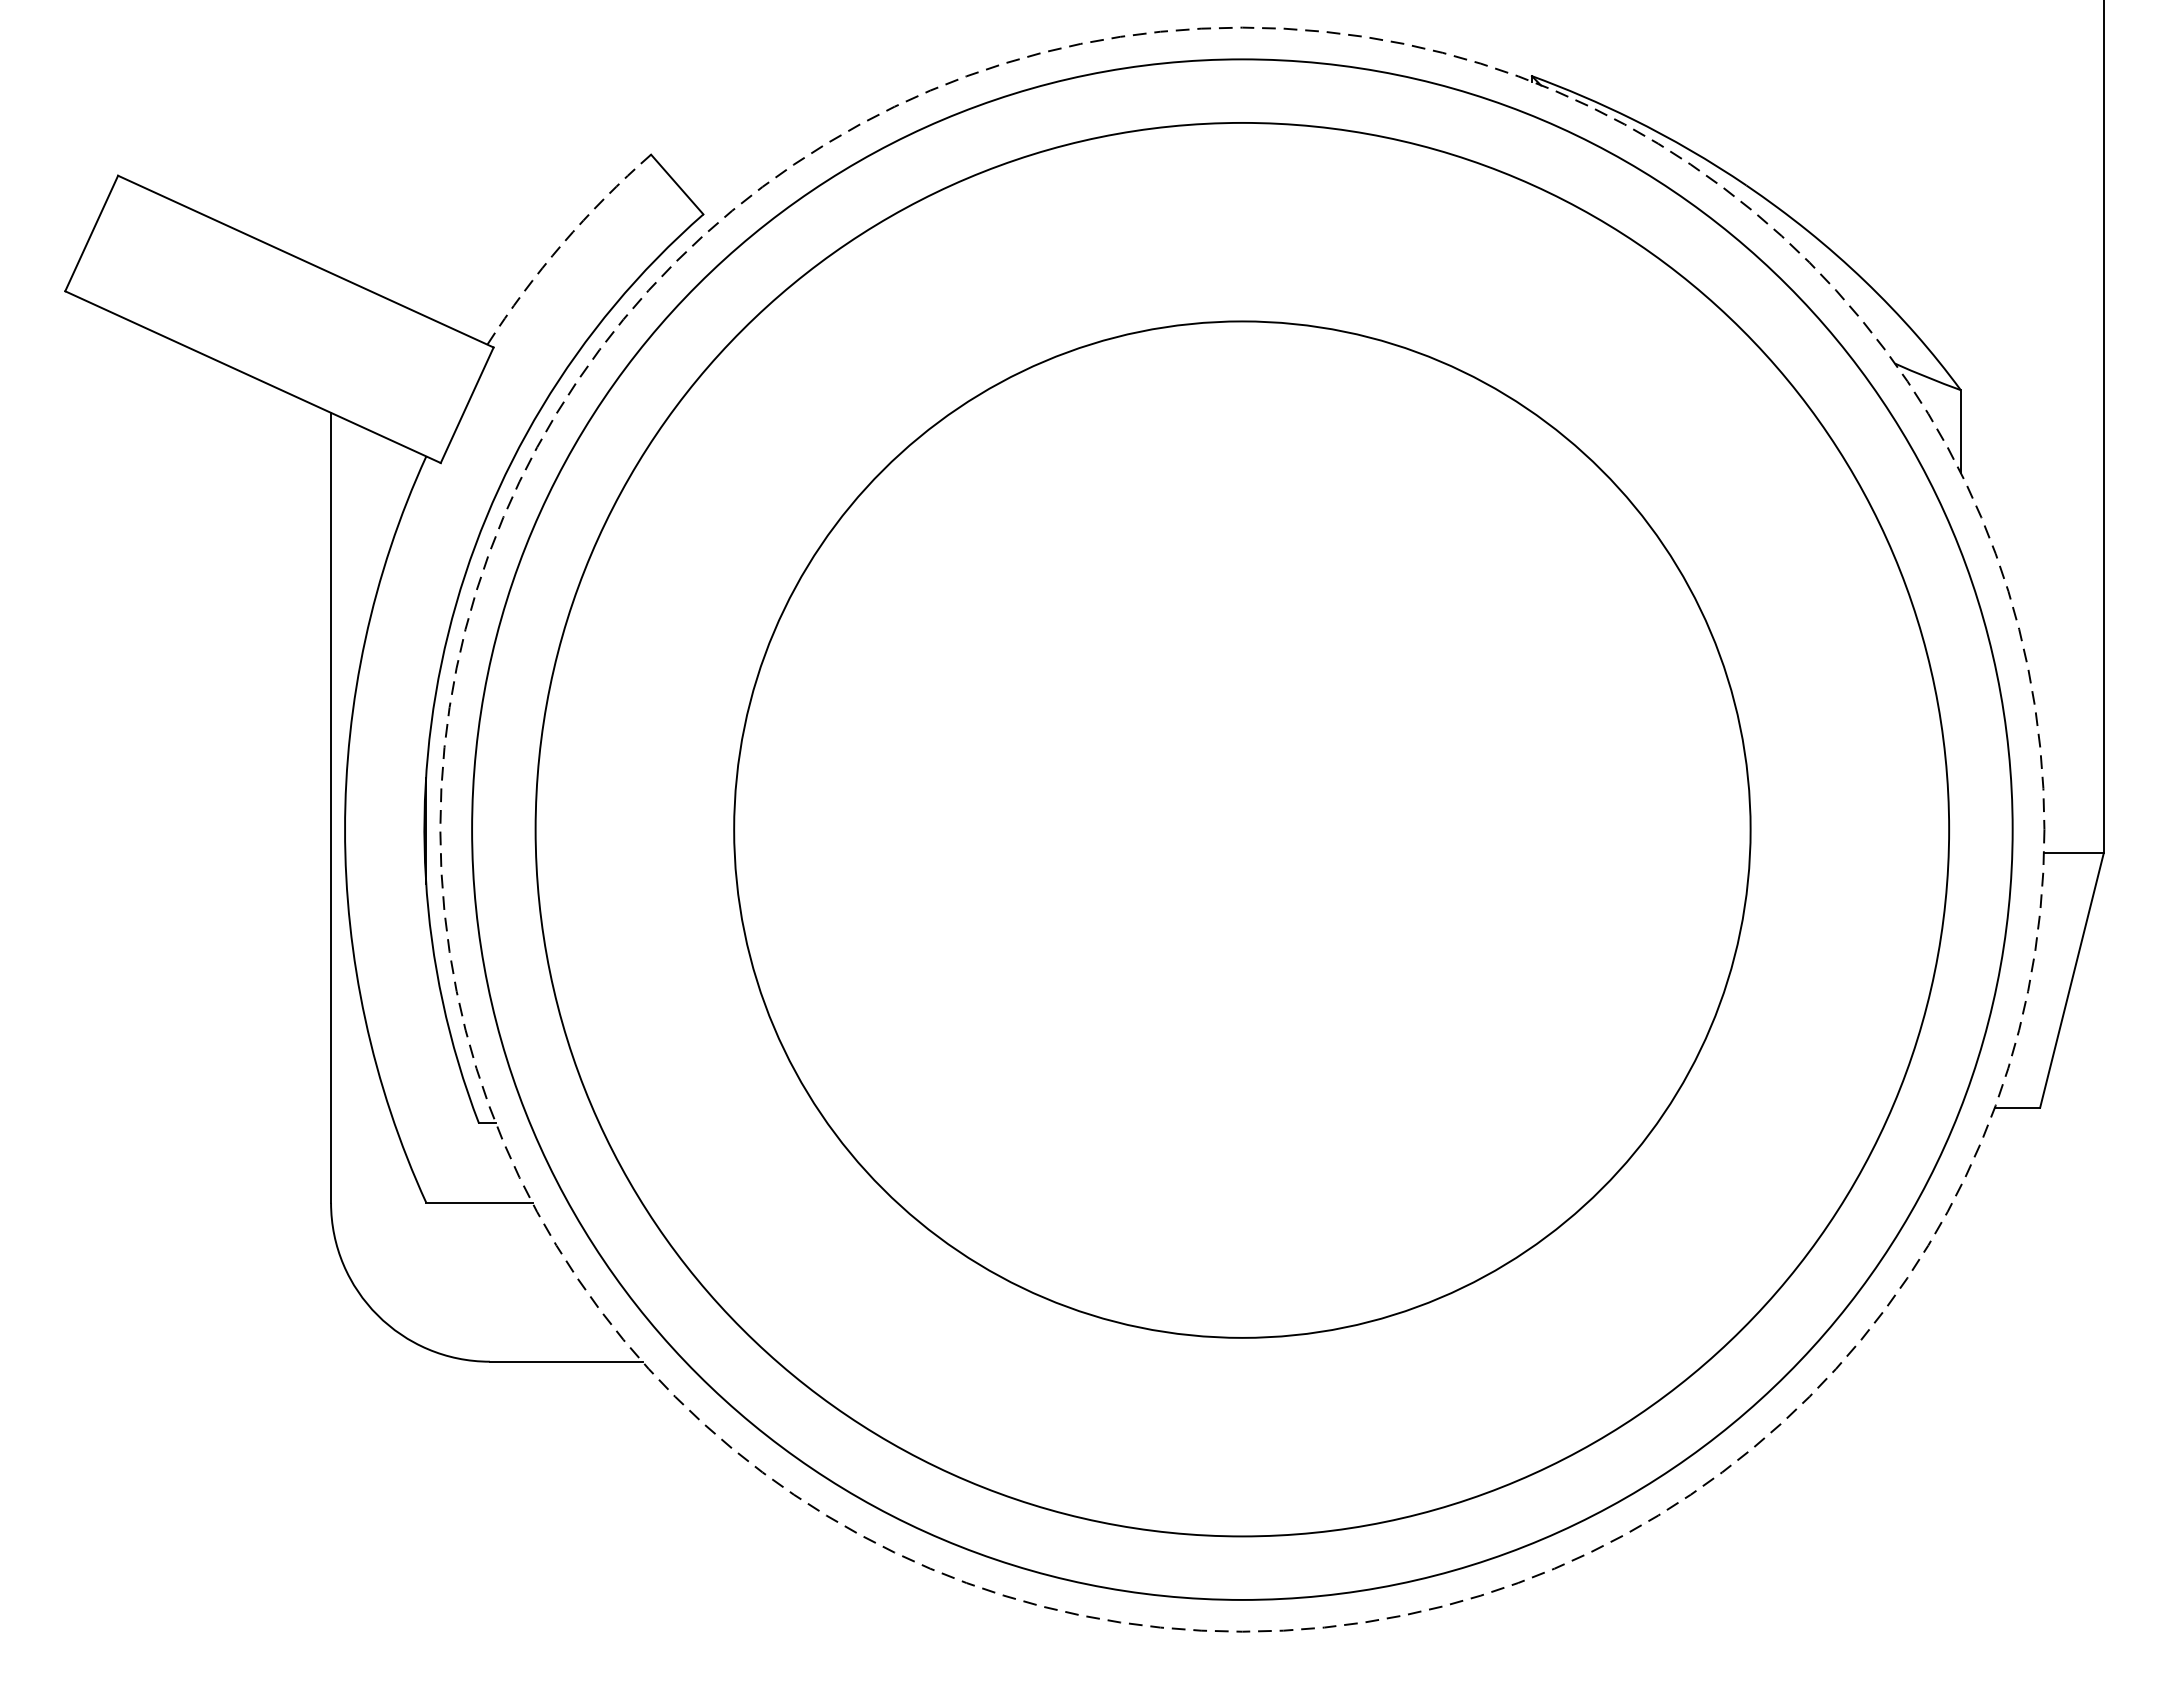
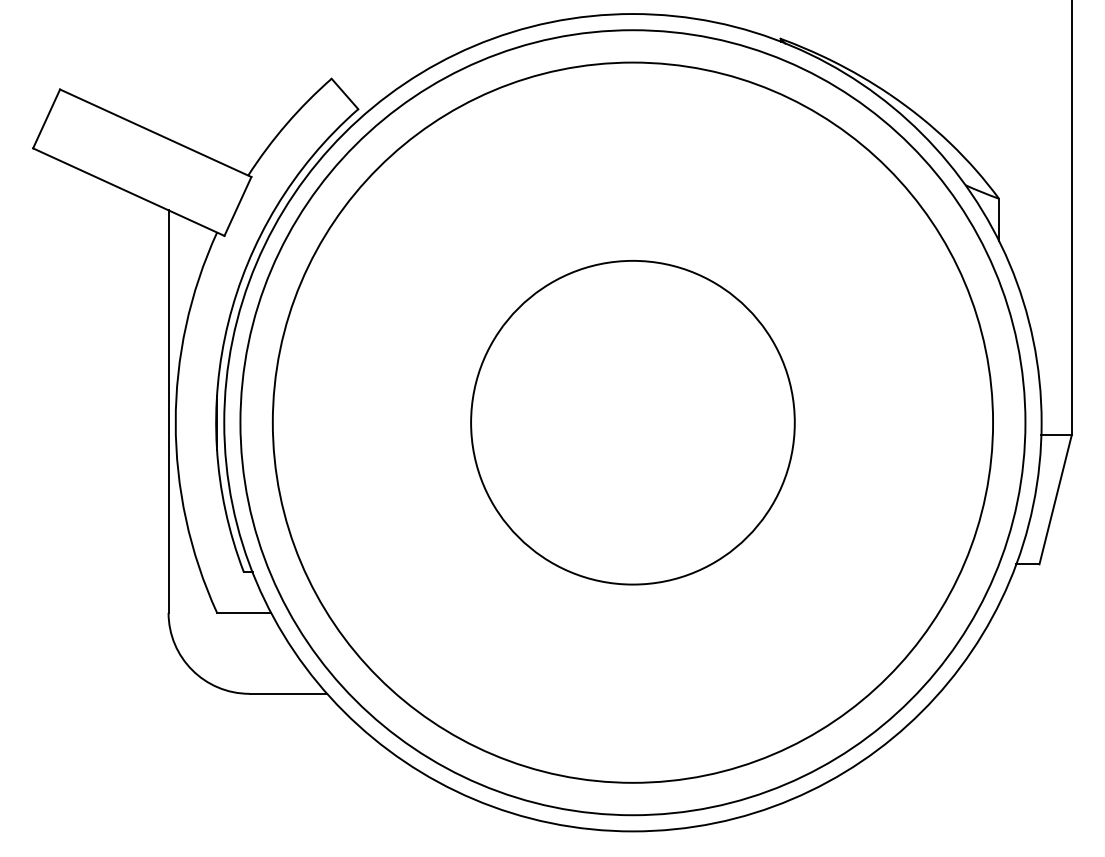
arc: (562, 244) -> (286, 124), dashed -> solid
circle: (1241, 829) -> (632, 422), dashed -> solid
circle: (1241, 829) -> (632, 422), size x0.62

